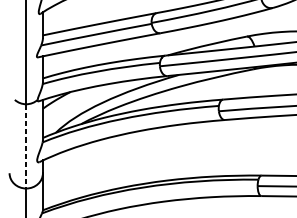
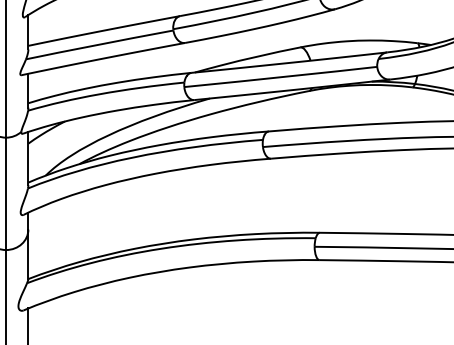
line: (26, 146) -> (6, 194), dashed -> solid

